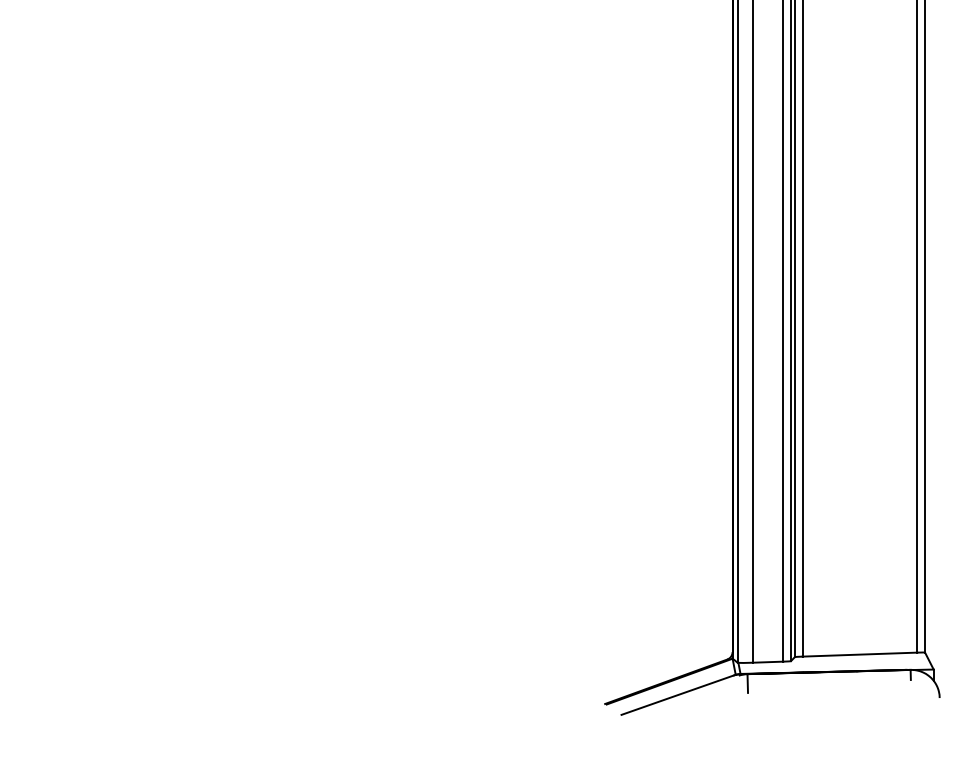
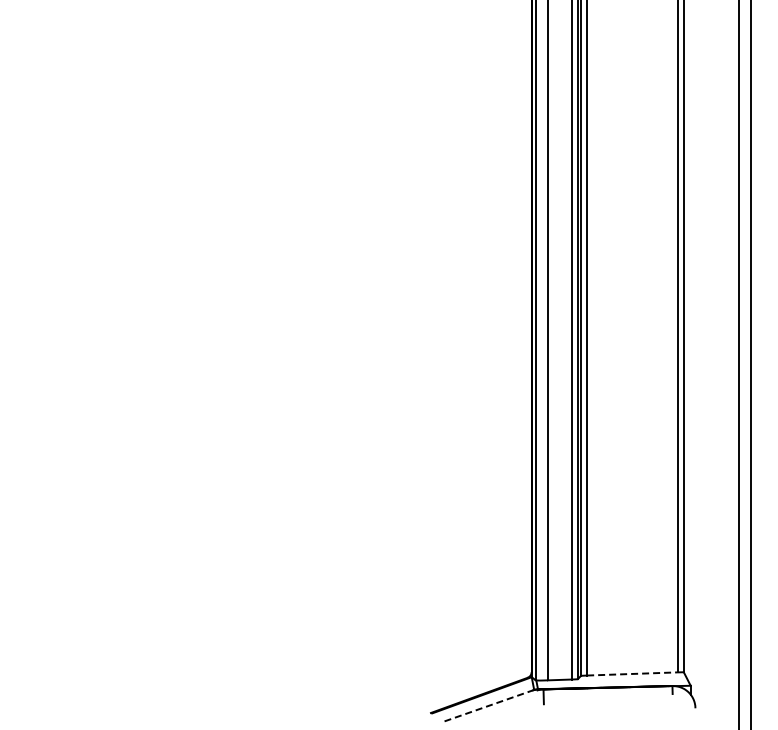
line: (860, 654) -> (632, 673), solid -> dashed
line: (679, 694) -> (489, 705), solid -> dashed

